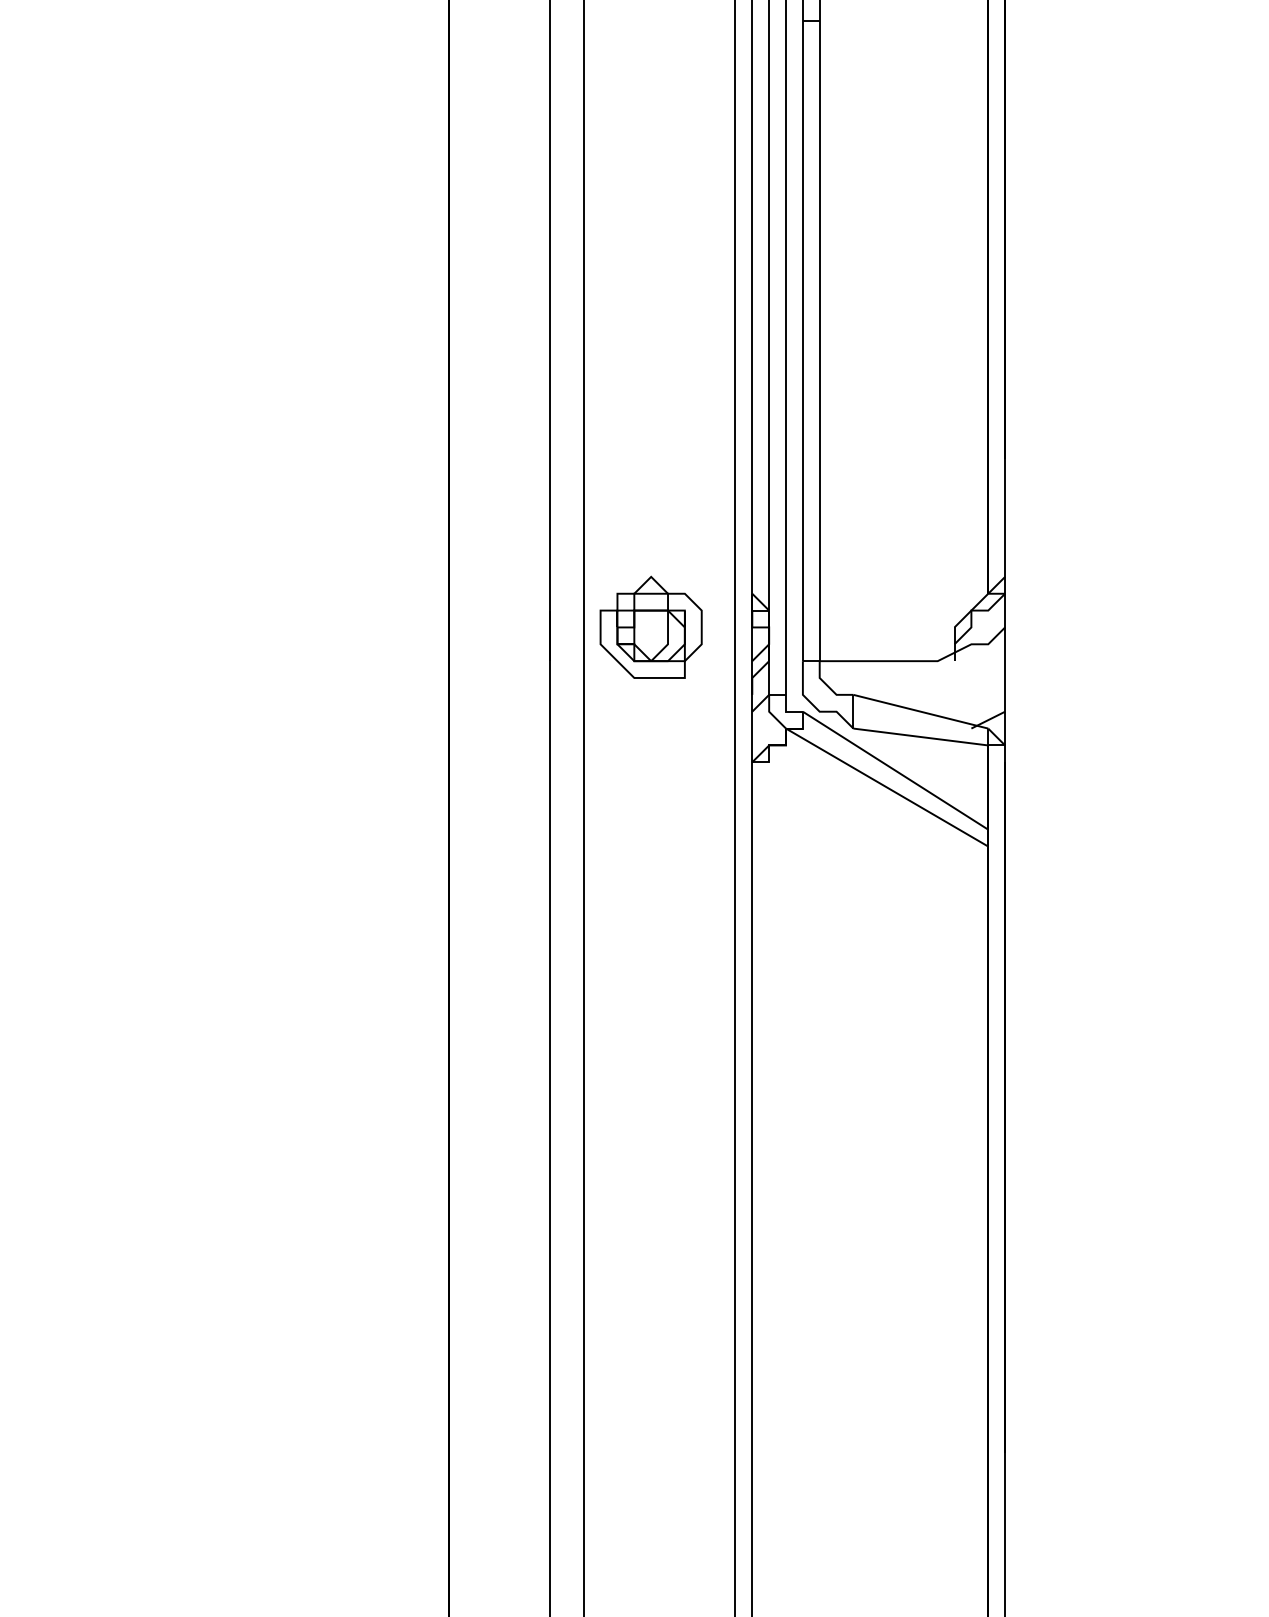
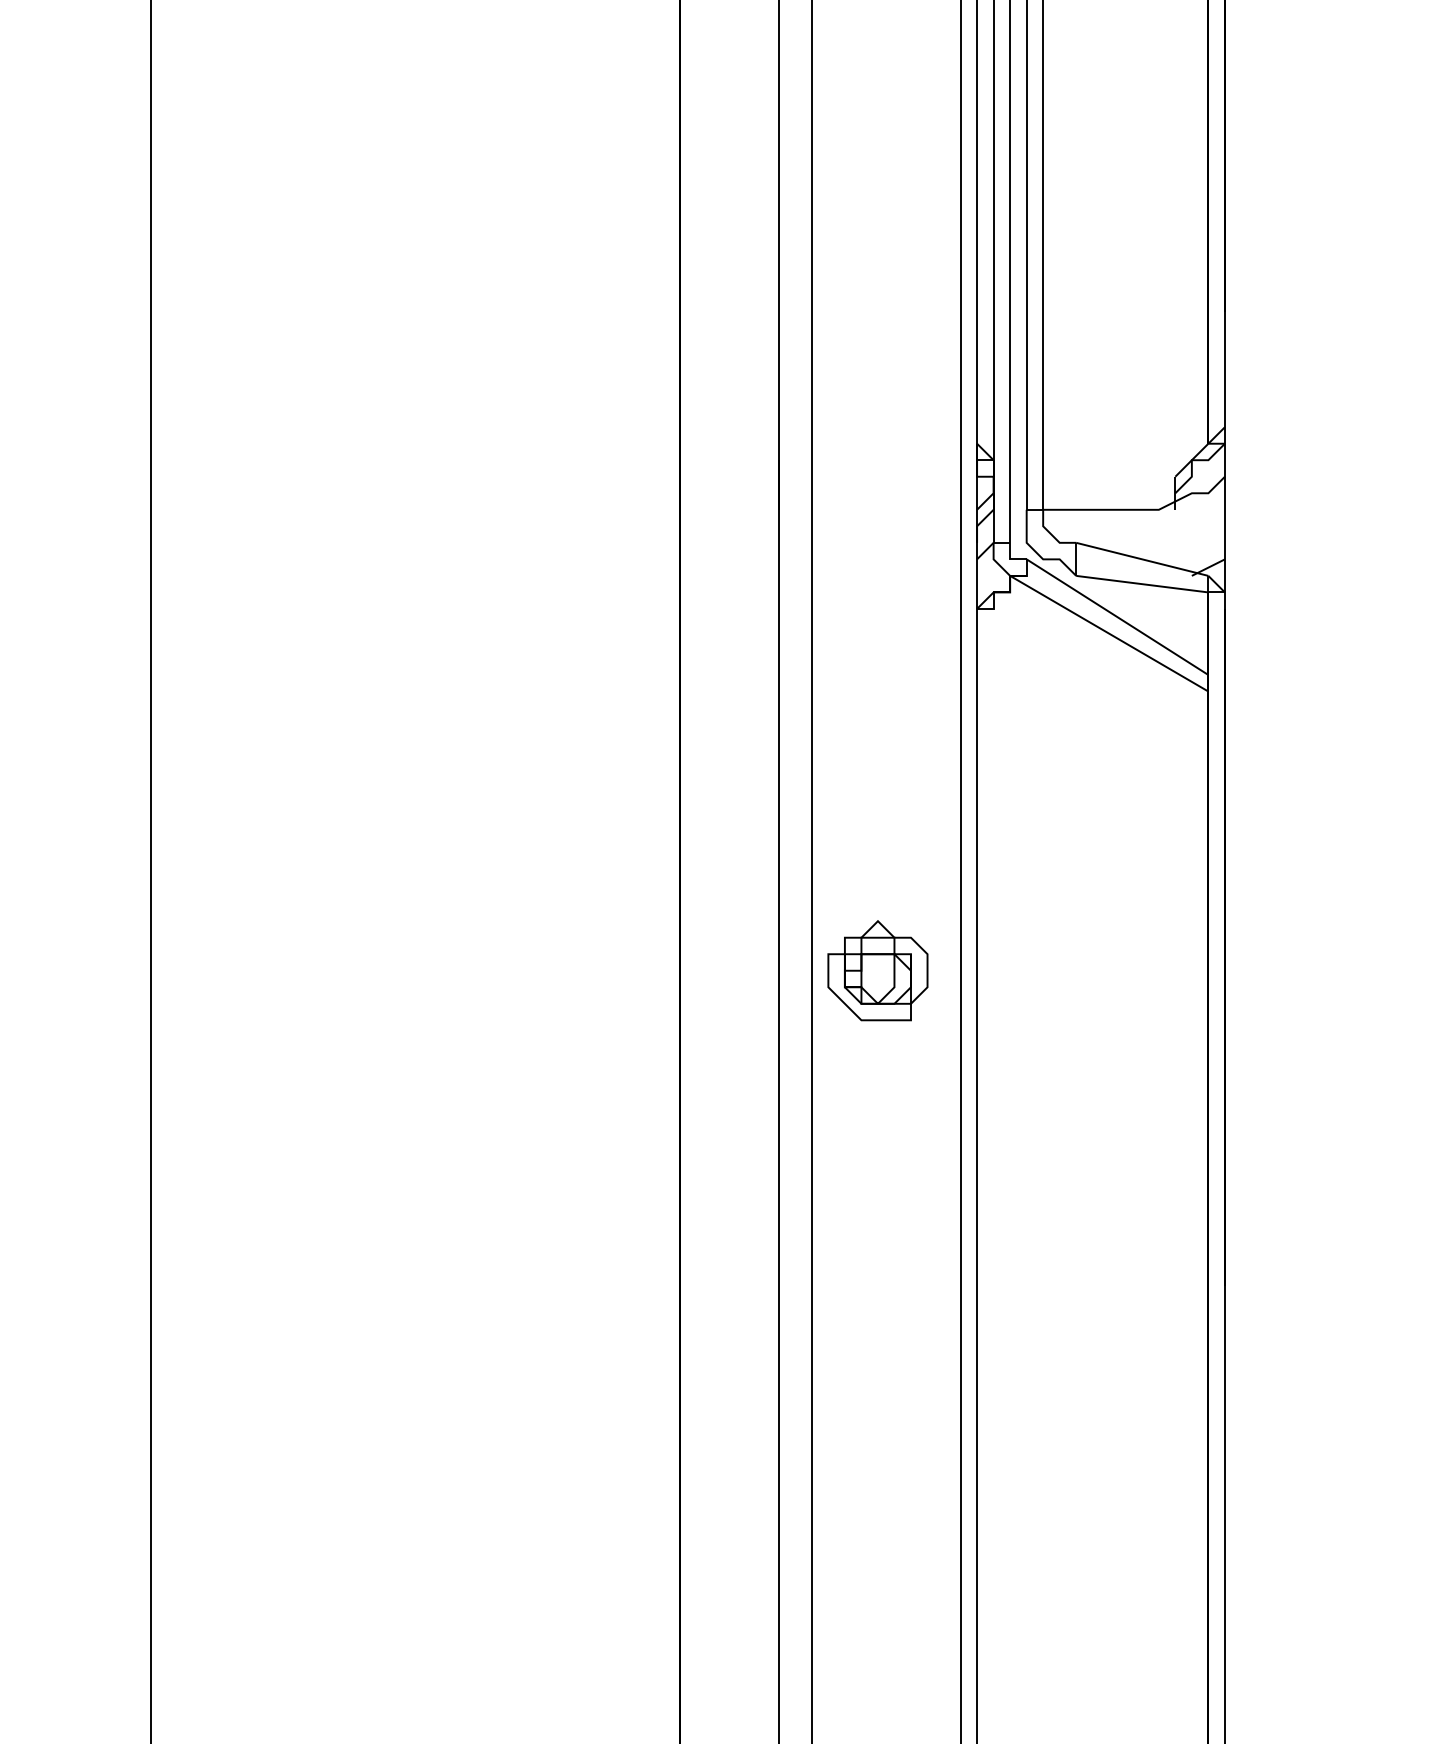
part: (650, 627) -> (877, 970), moved

